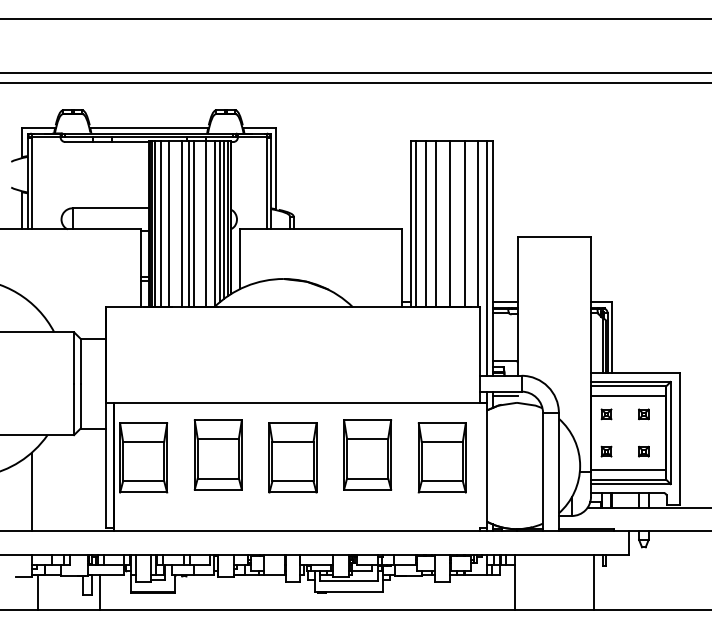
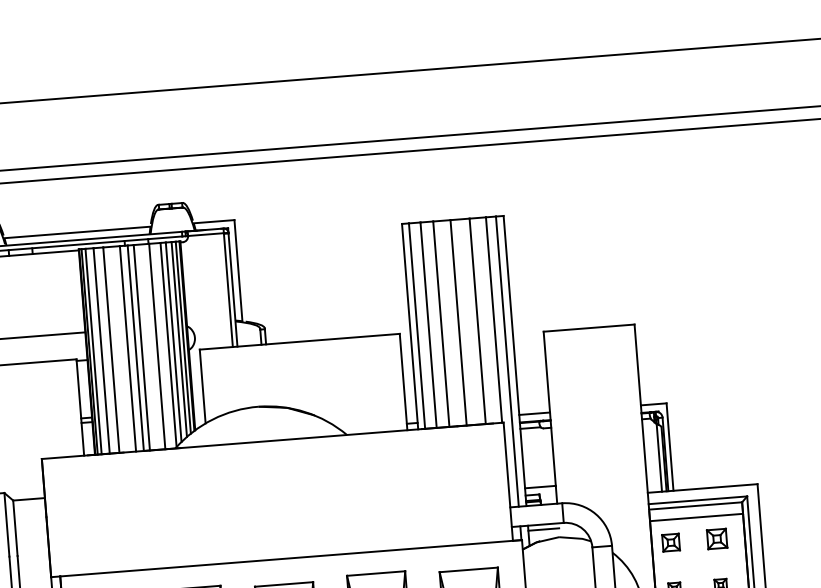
part: (606, 414) -> (671, 542), size x1.4
part: (643, 414) -> (716, 539), size x1.6

